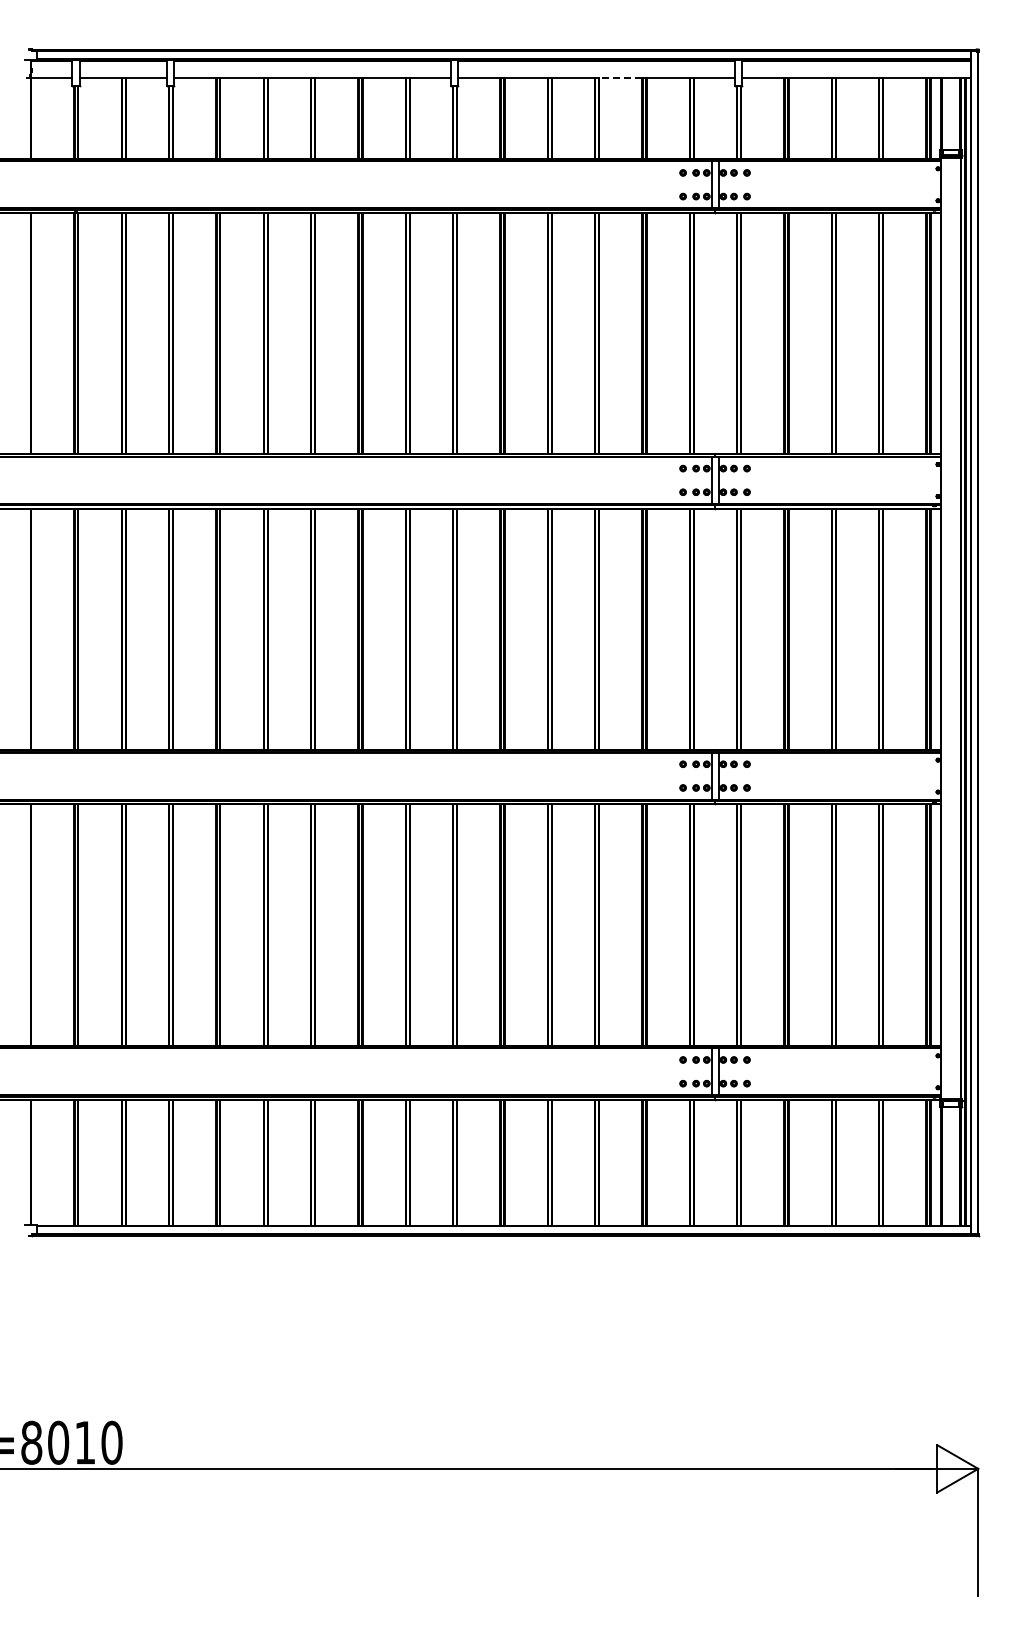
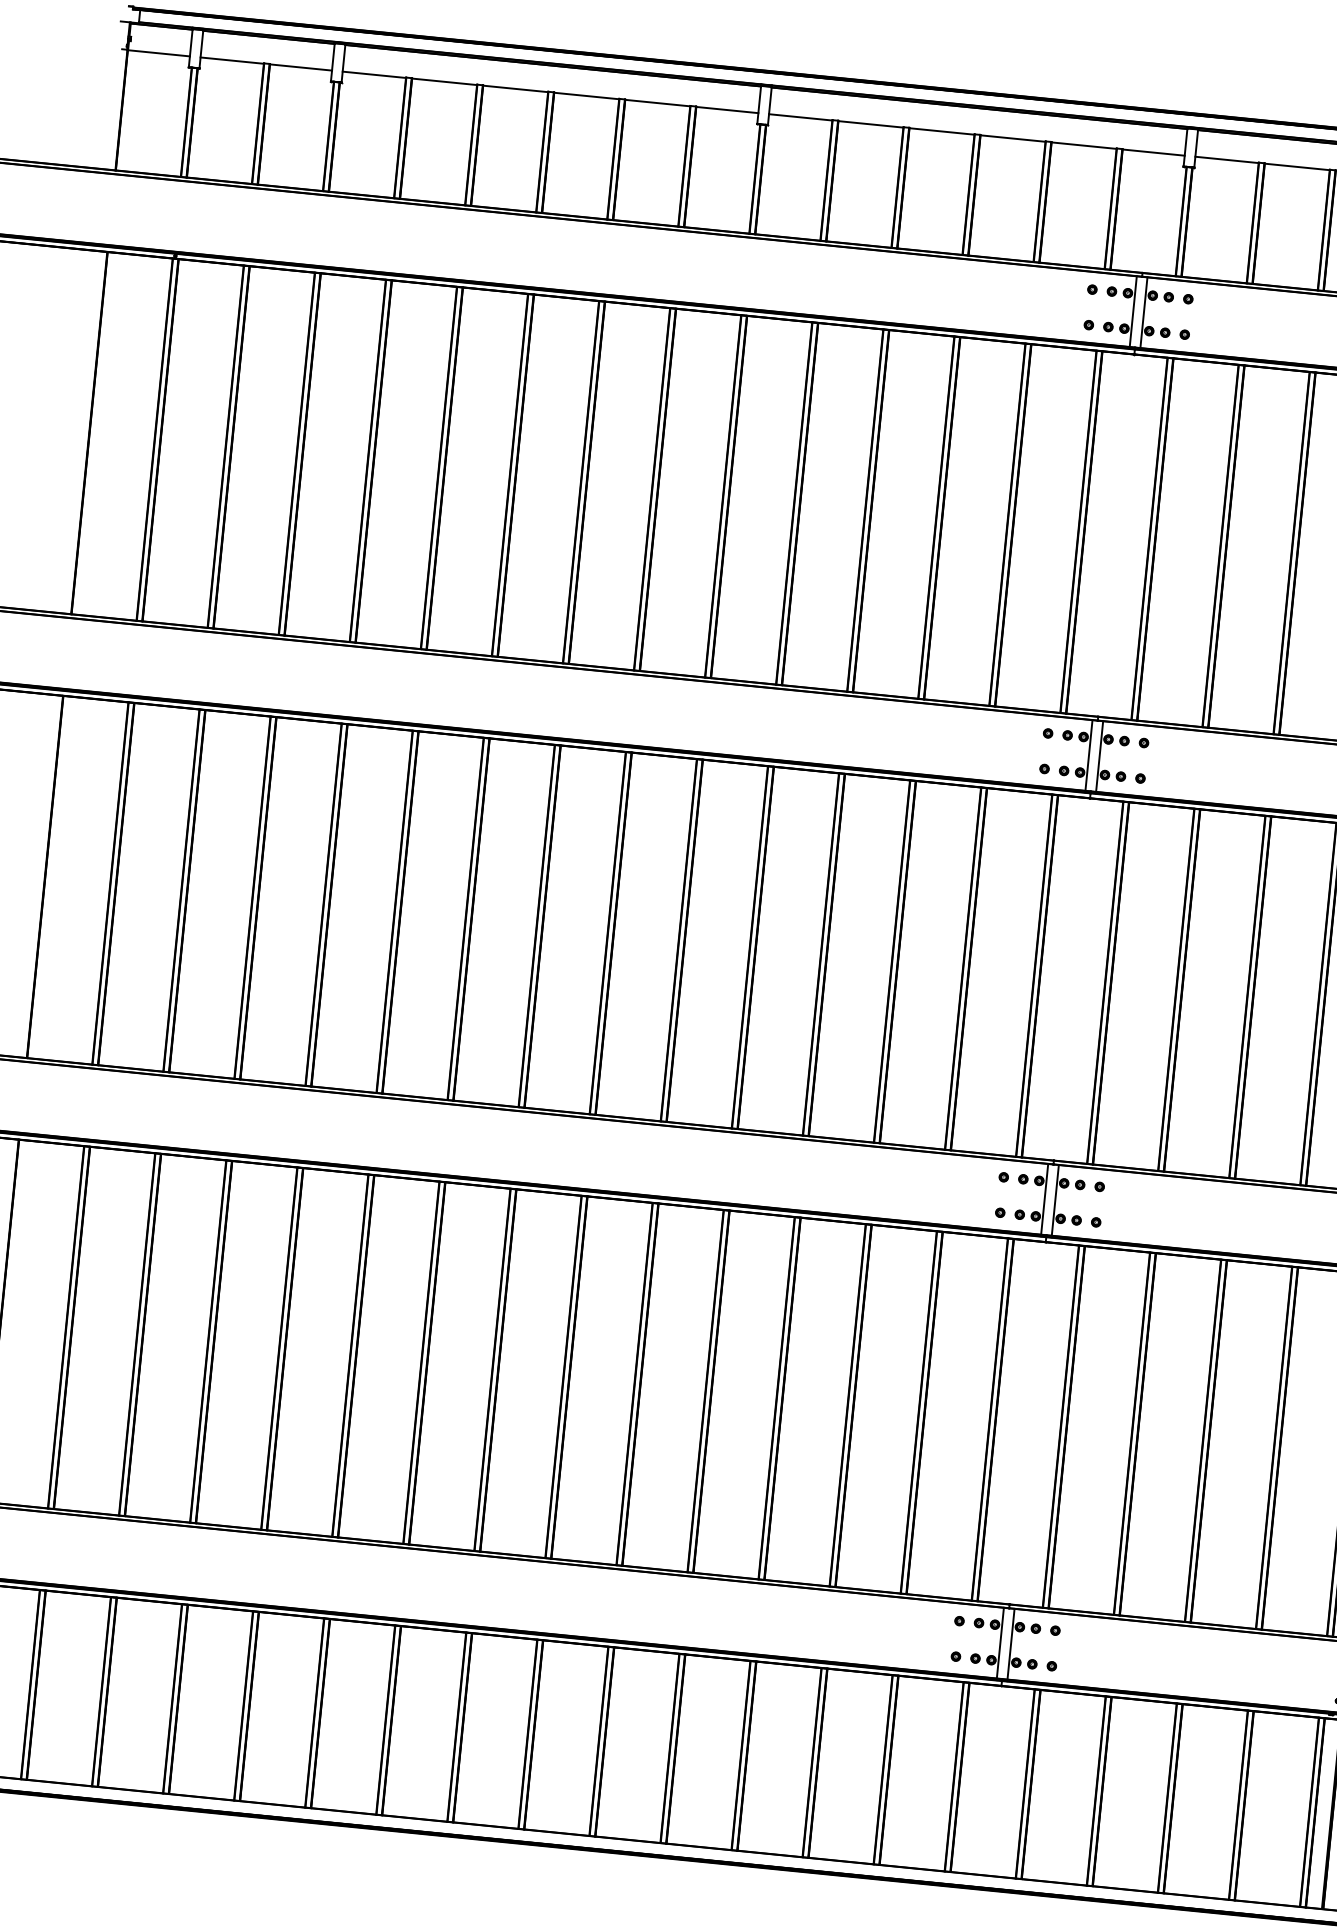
line: (620, 78) -> (1012, 138), dashed -> solid

